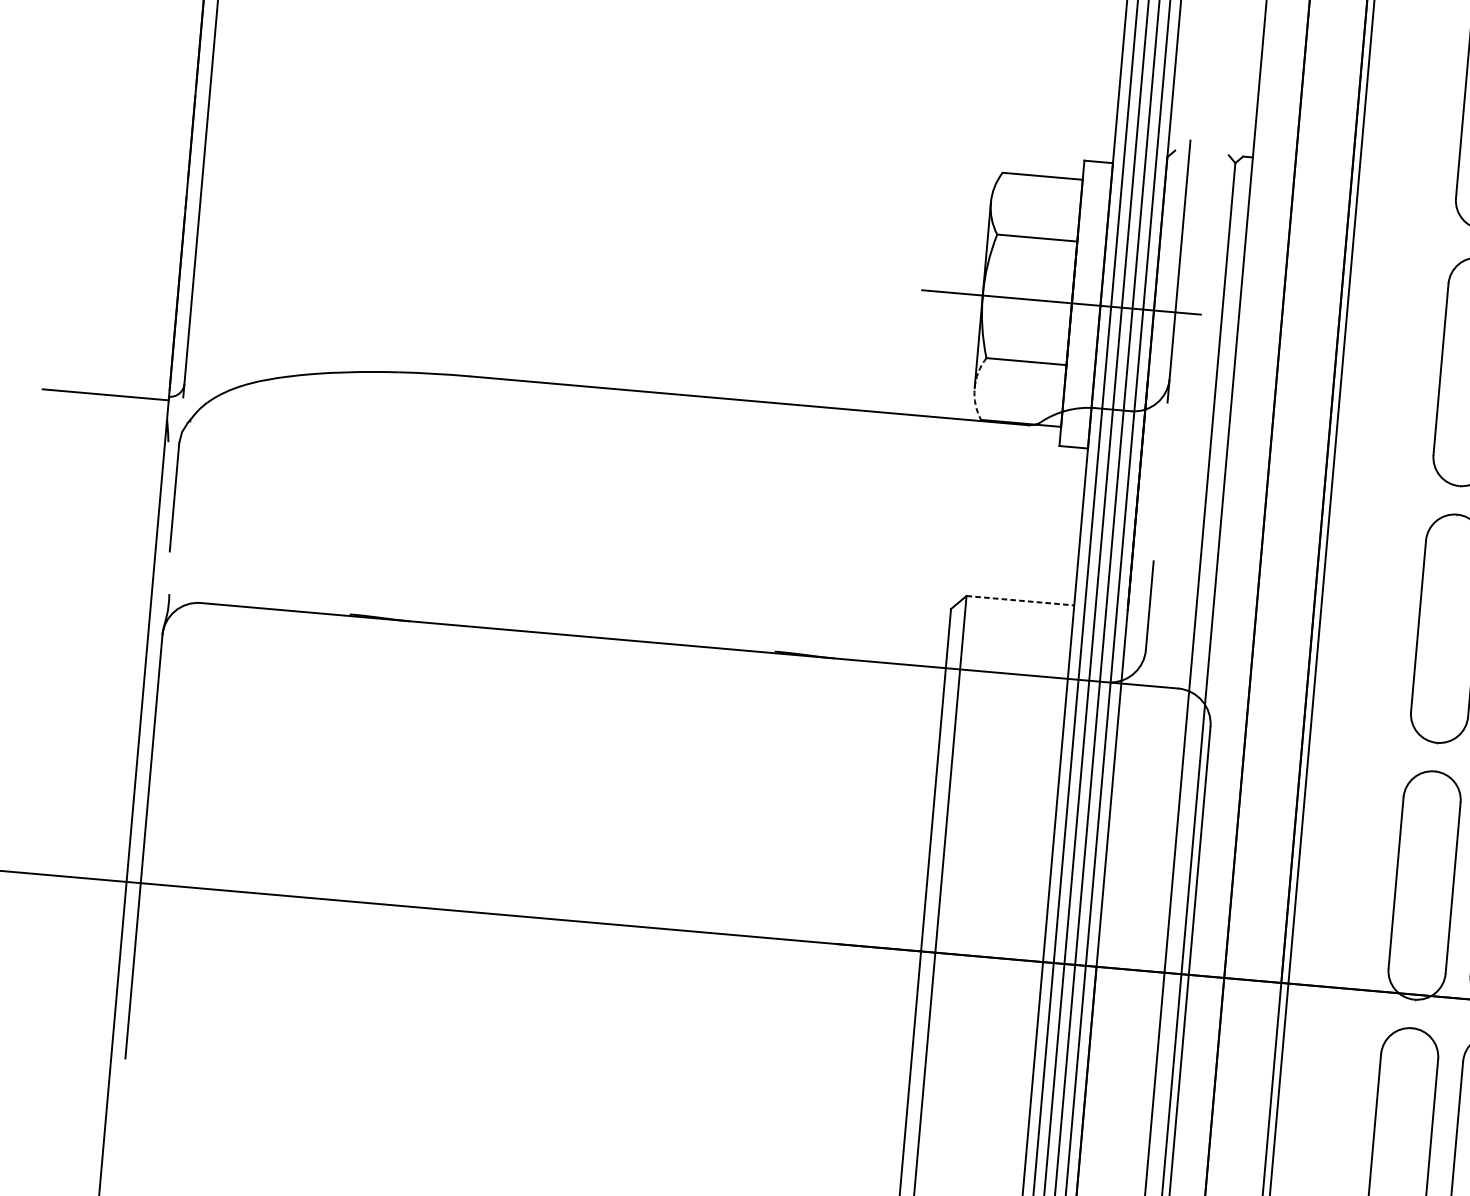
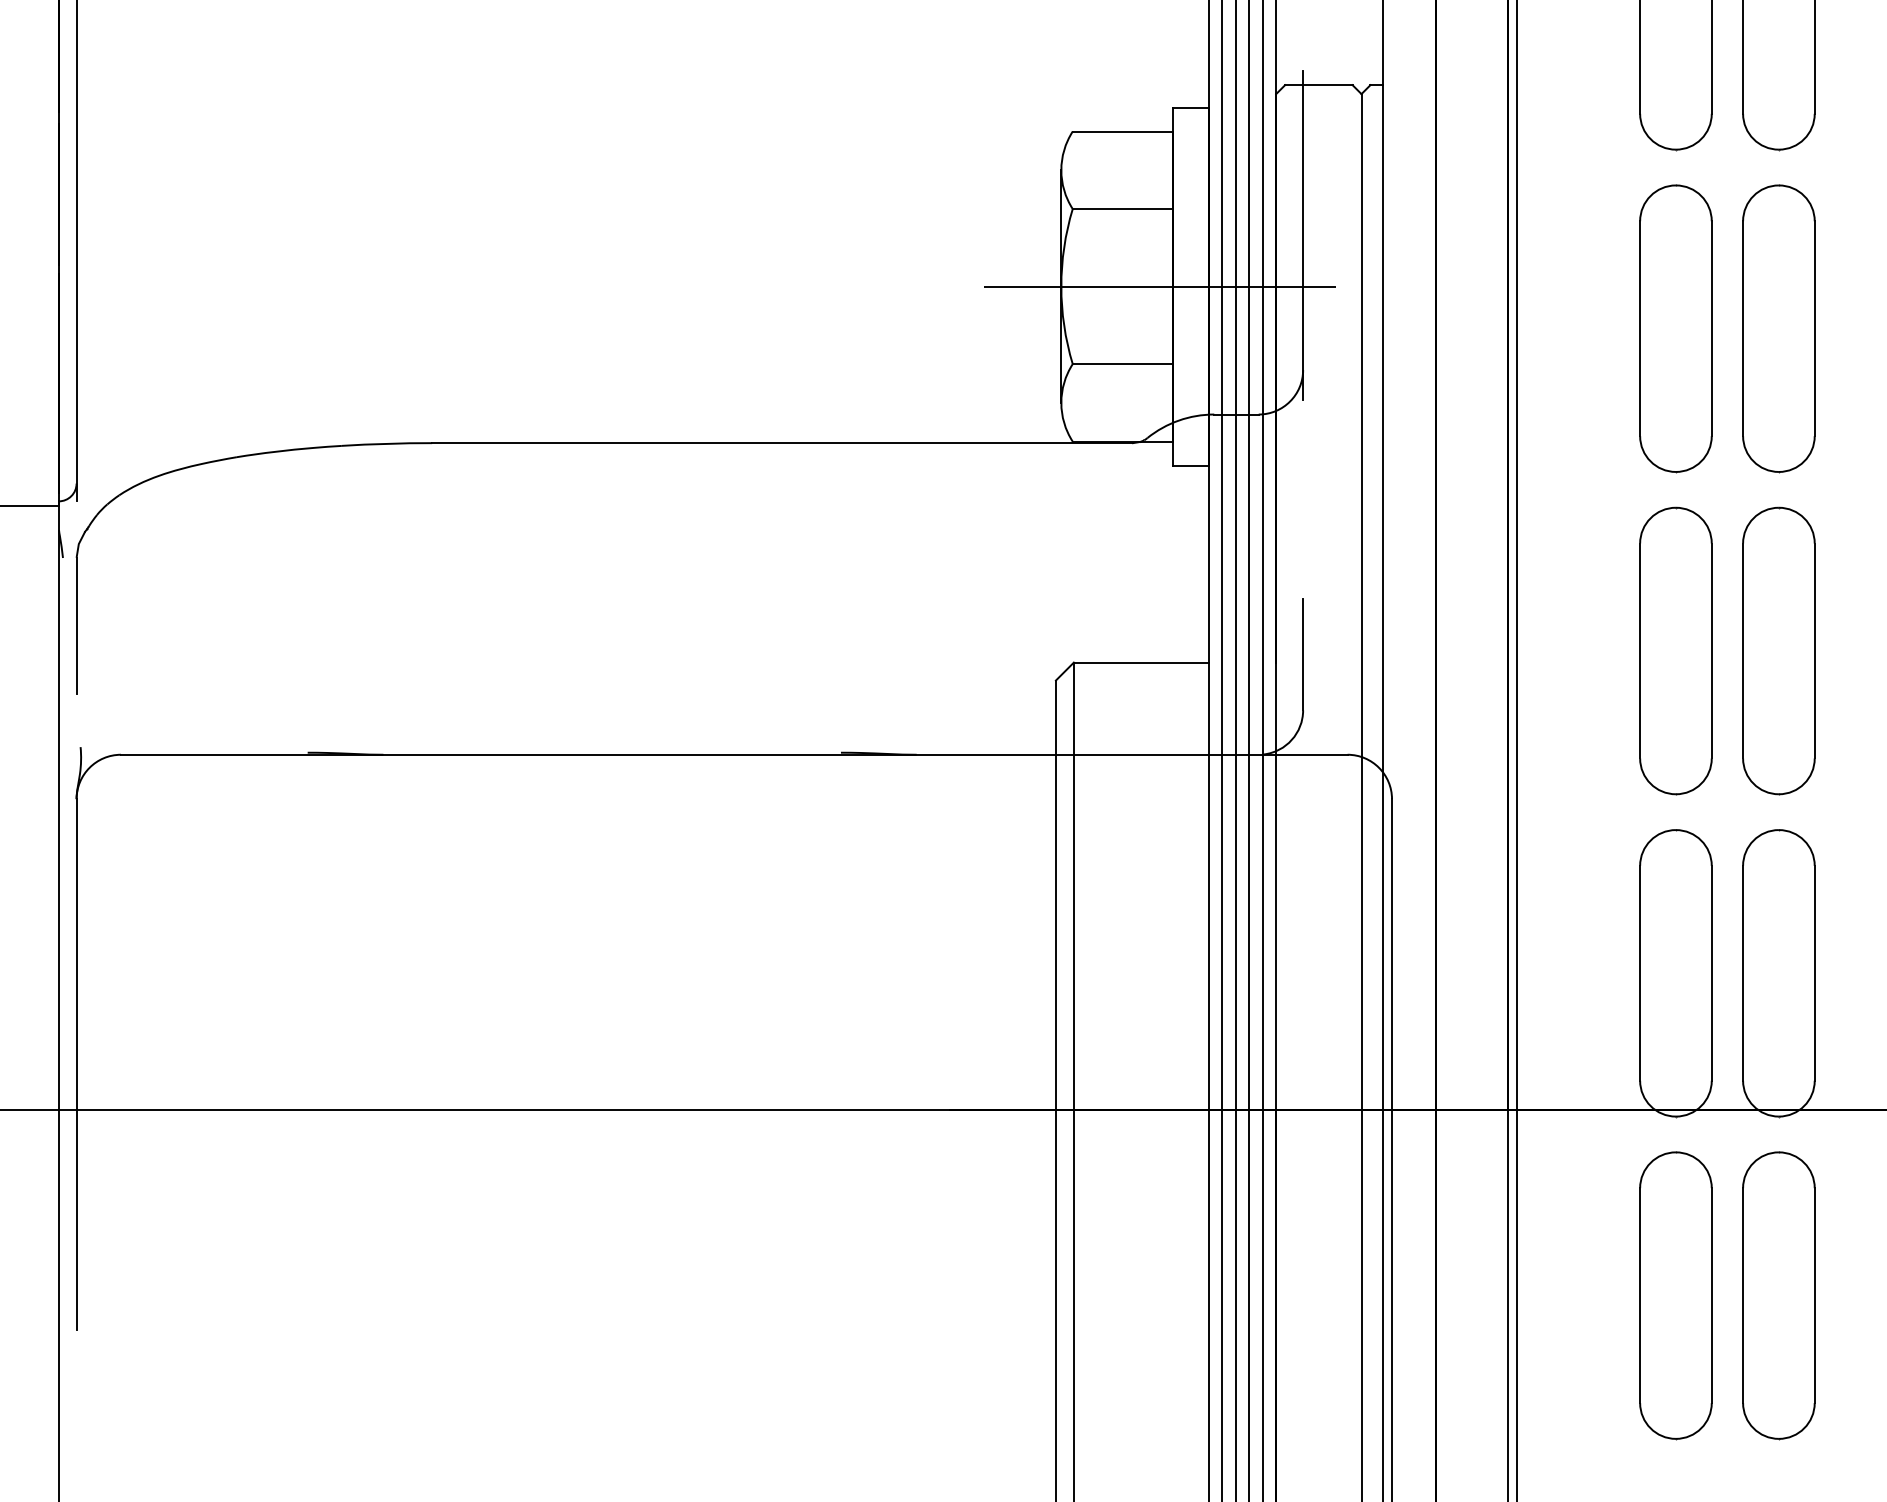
line: (1201, 153) -> (1318, 85), added
arc: (974, 387) -> (1061, 402), dashed -> solid
line: (1020, 600) -> (1141, 662), dashed -> solid

